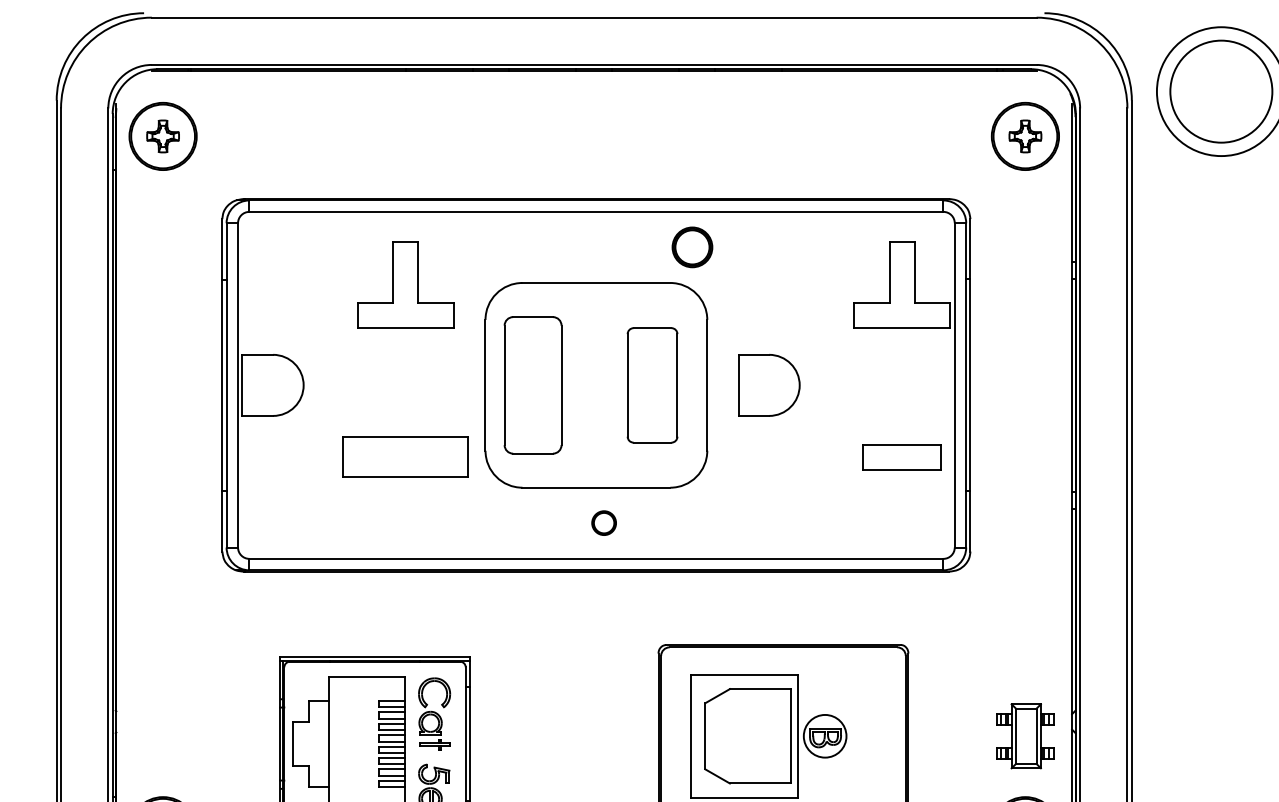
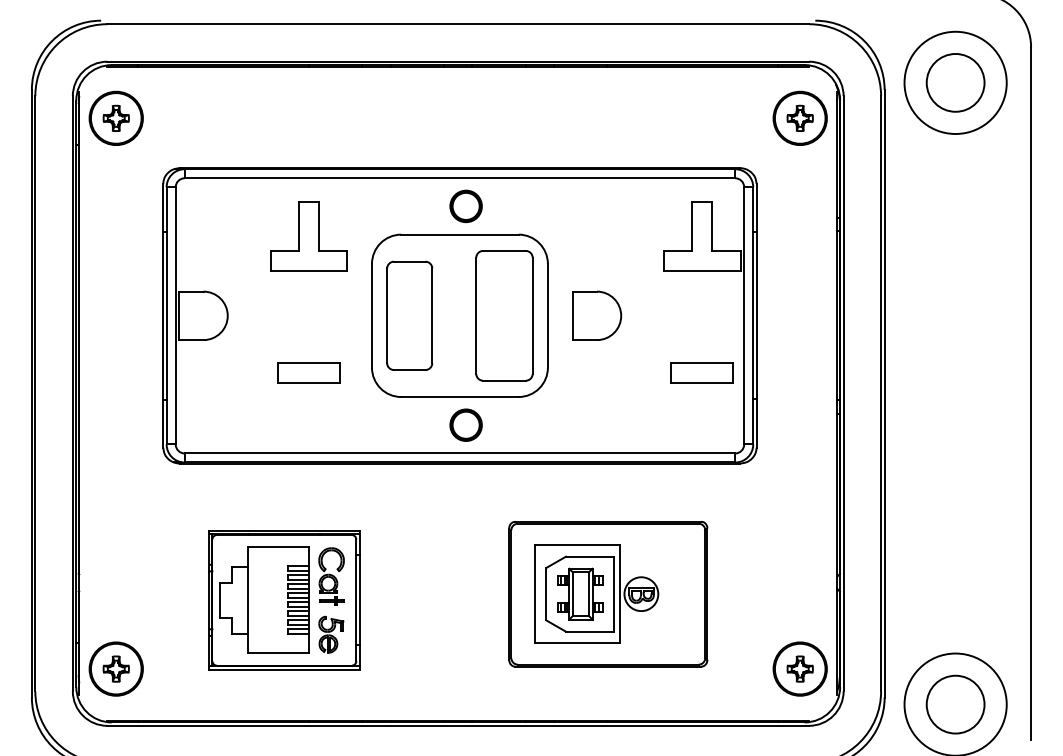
circle: (1221, 91) -> (955, 82), size x0.71
part: (691, 247) -> (465, 206), moved
part: (652, 384) -> (504, 315), size x1.43
part: (405, 456) -> (308, 372), size x0.62
part: (603, 522) -> (465, 424), size x1.67
part: (1025, 735) -> (580, 593), moved

